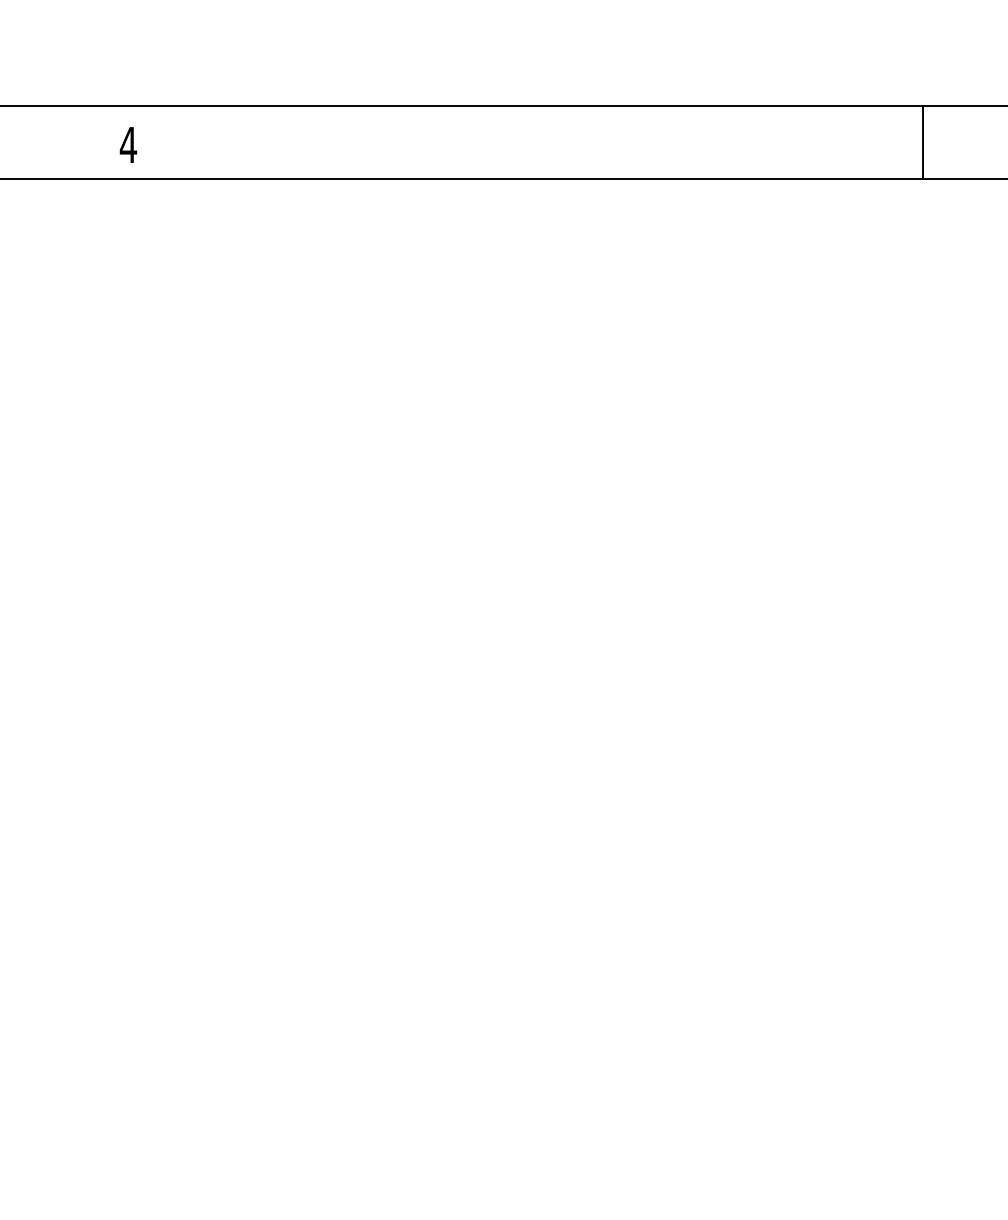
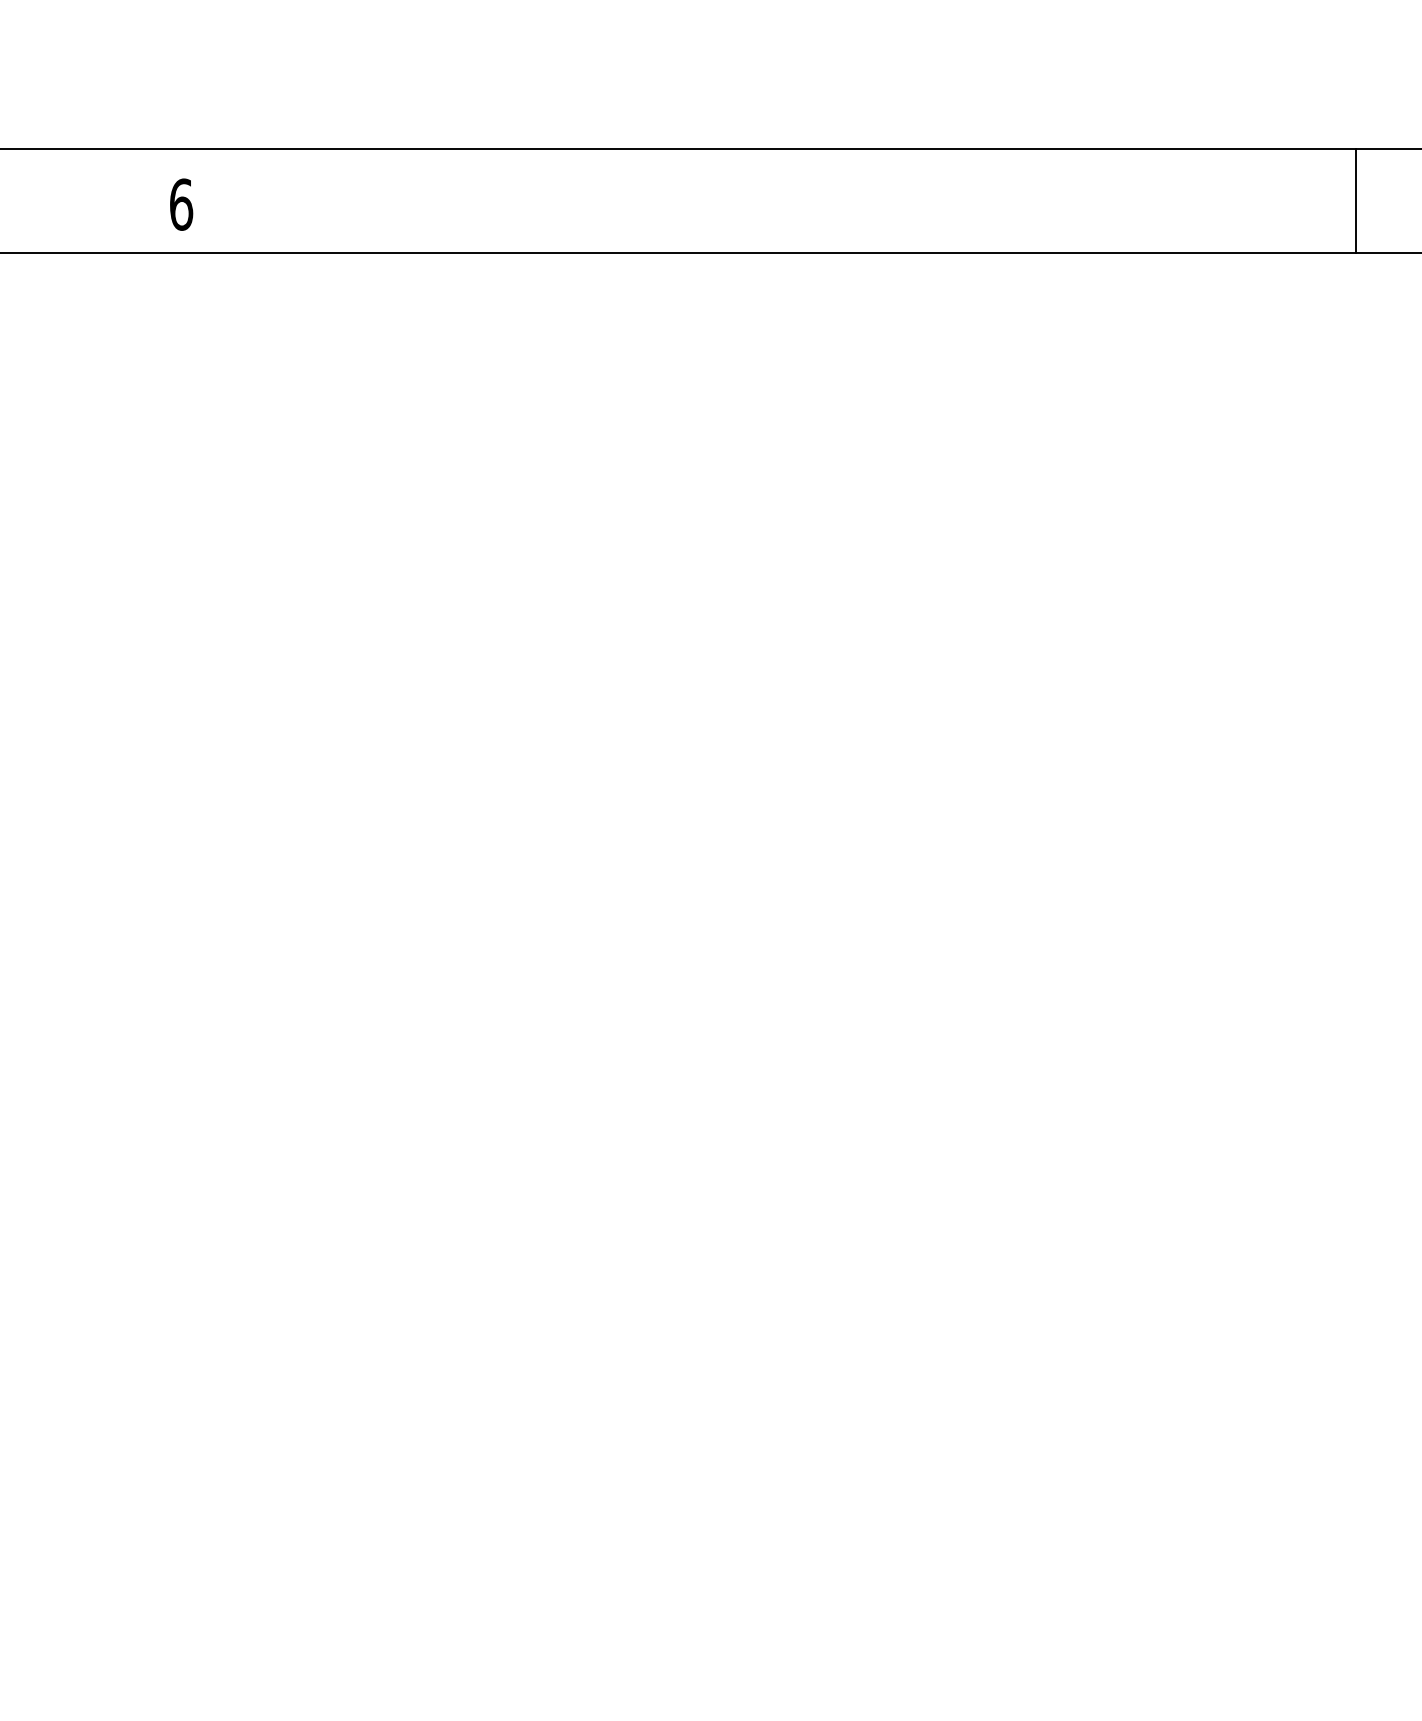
line: (922, 142) -> (1355, 200), moved
text: (128, 144) -> (181, 204), 4 -> 6

